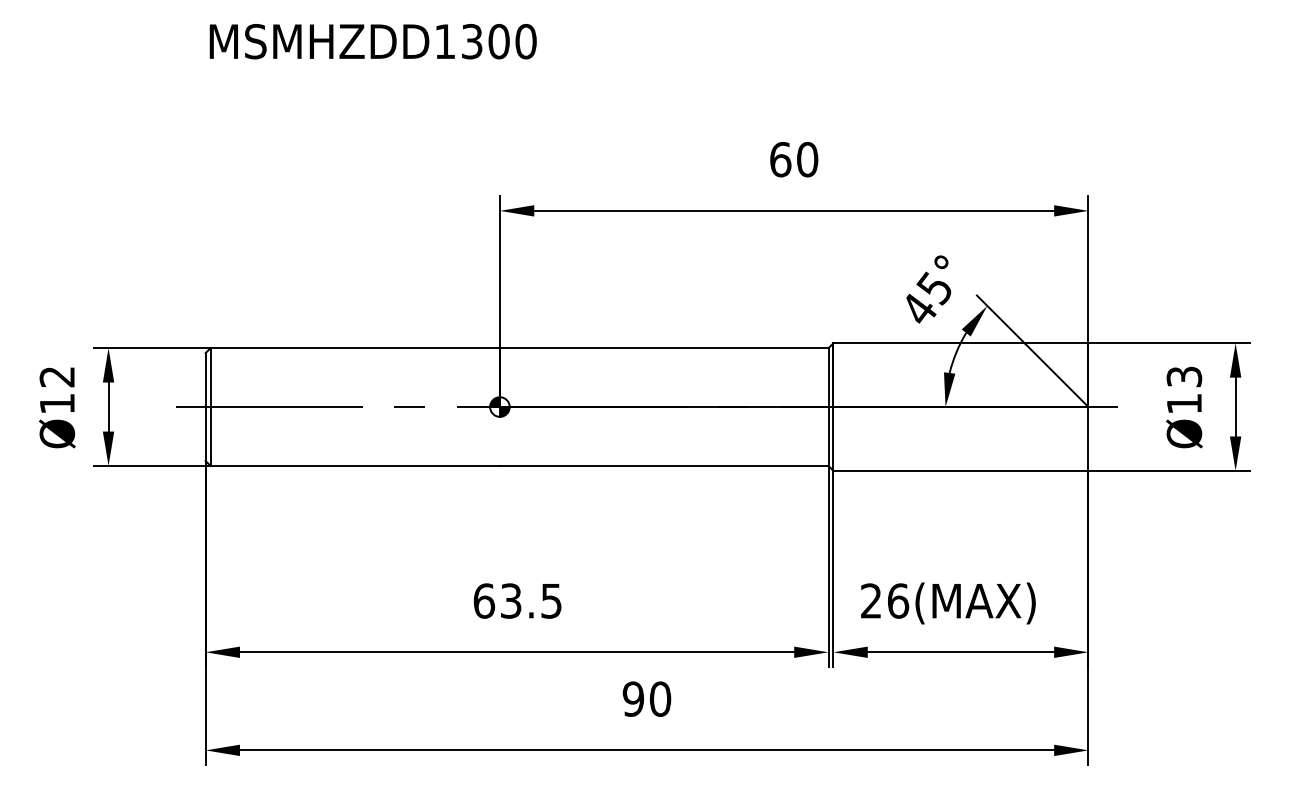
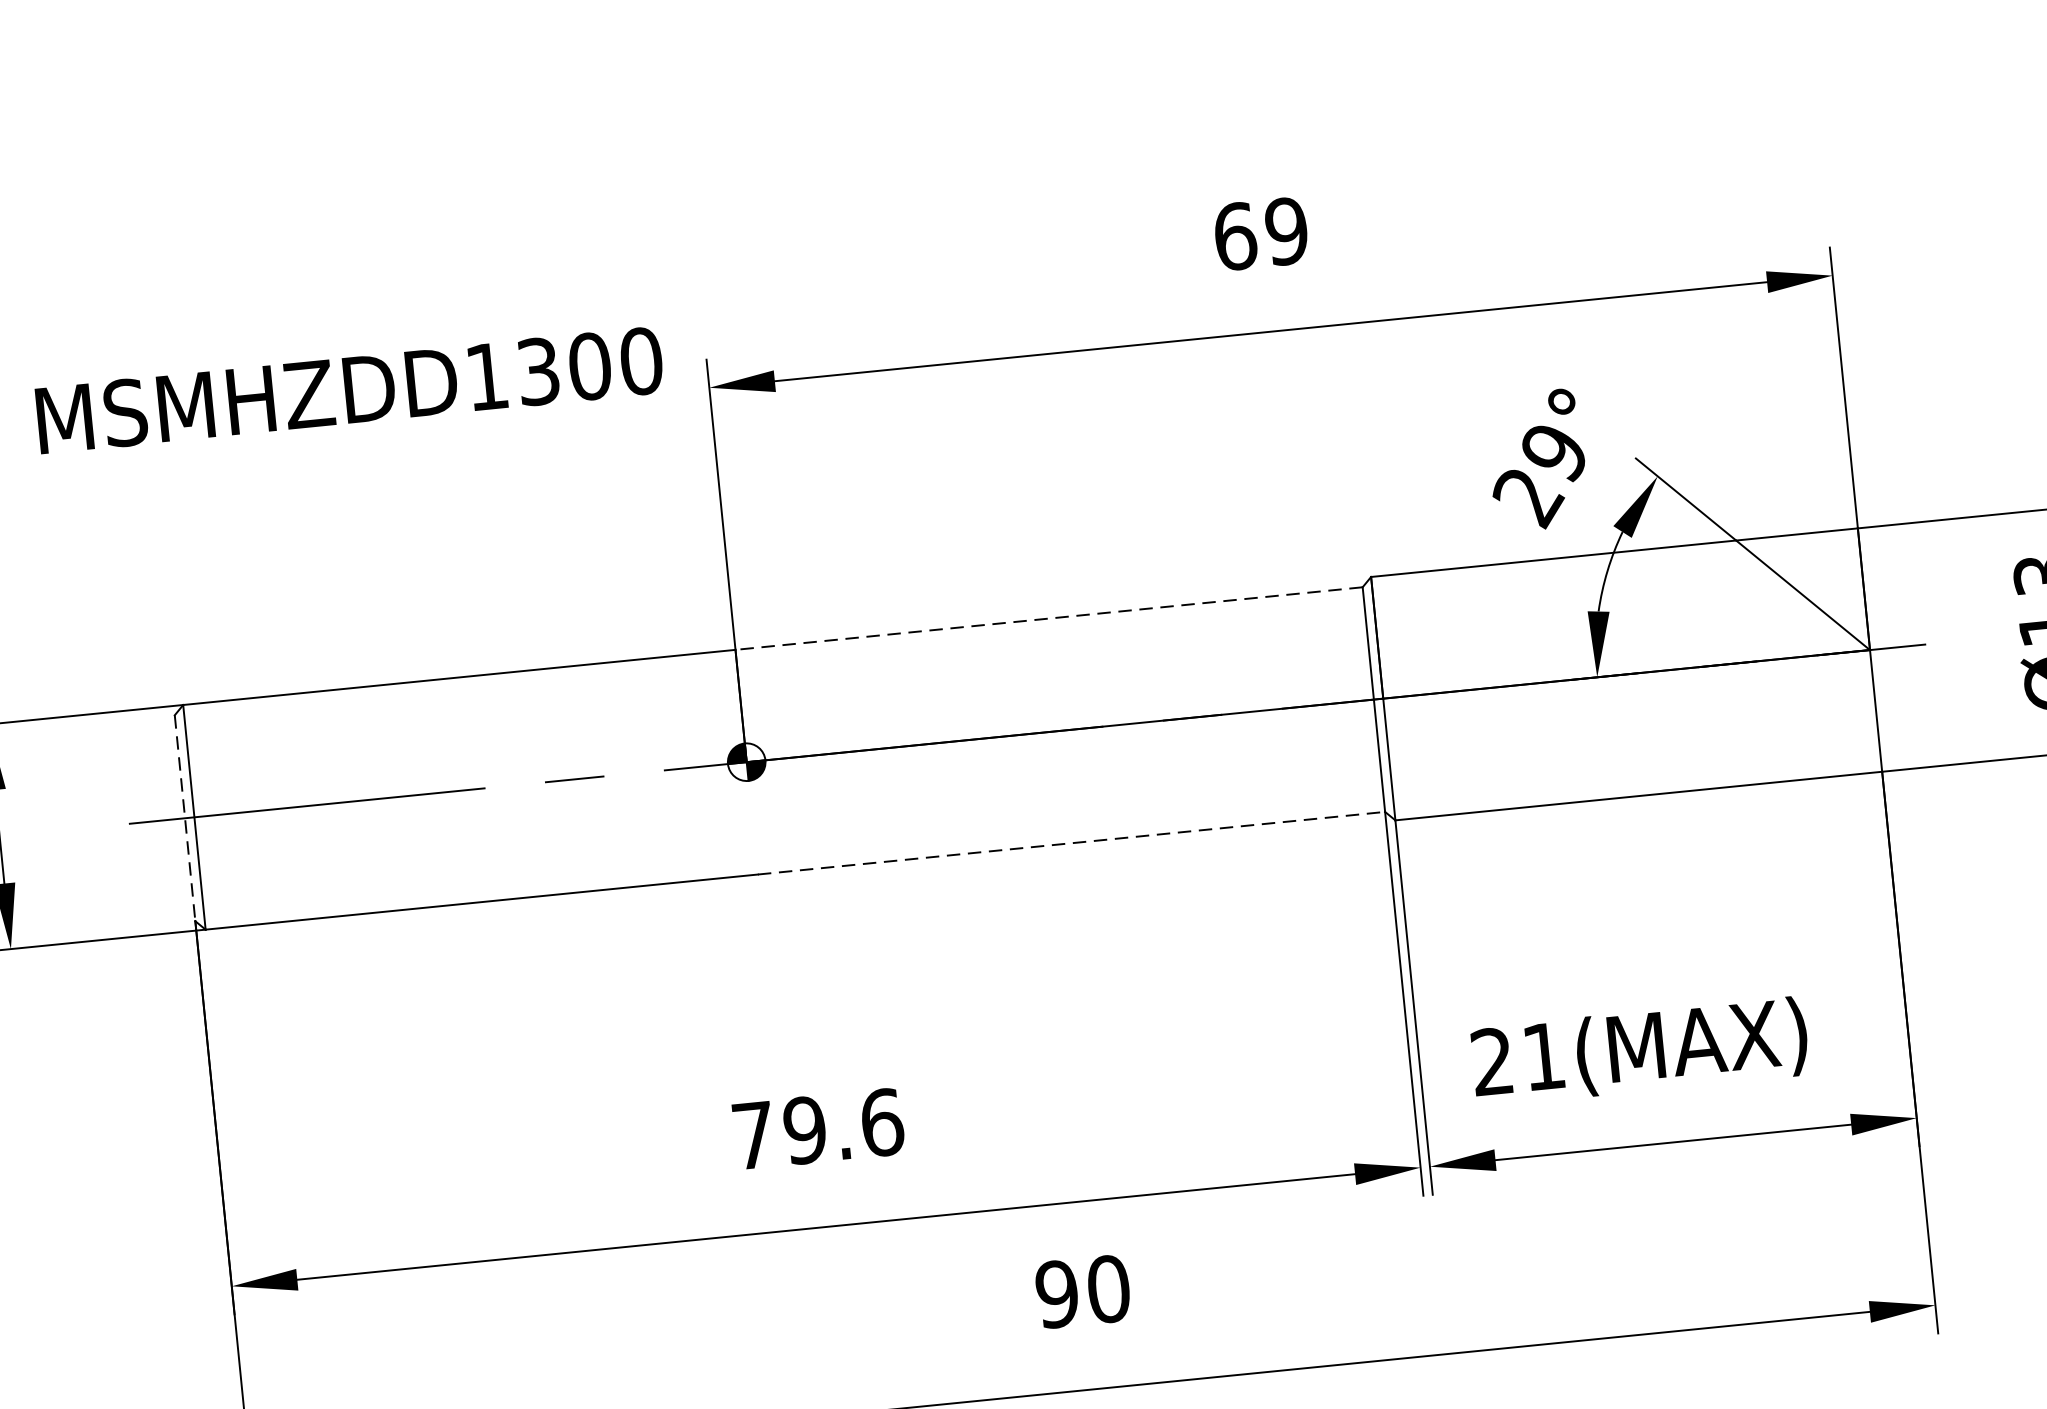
text: (372, 41) -> (348, 390), moved
text: (807, 159) -> (1286, 231), 60 -> 69
text: (925, 299) -> (1538, 475), 45° -> 29°
line: (663, 348) -> (1047, 619), solid -> dashed
line: (205, 407) -> (184, 819), solid -> dashed
line: (664, 465) -> (1071, 842), solid -> dashed
text: (517, 600) -> (817, 1128), 63.5 -> 79.6
text: (898, 600) -> (1544, 1055), 26(MAX) -> 21(MAX)

